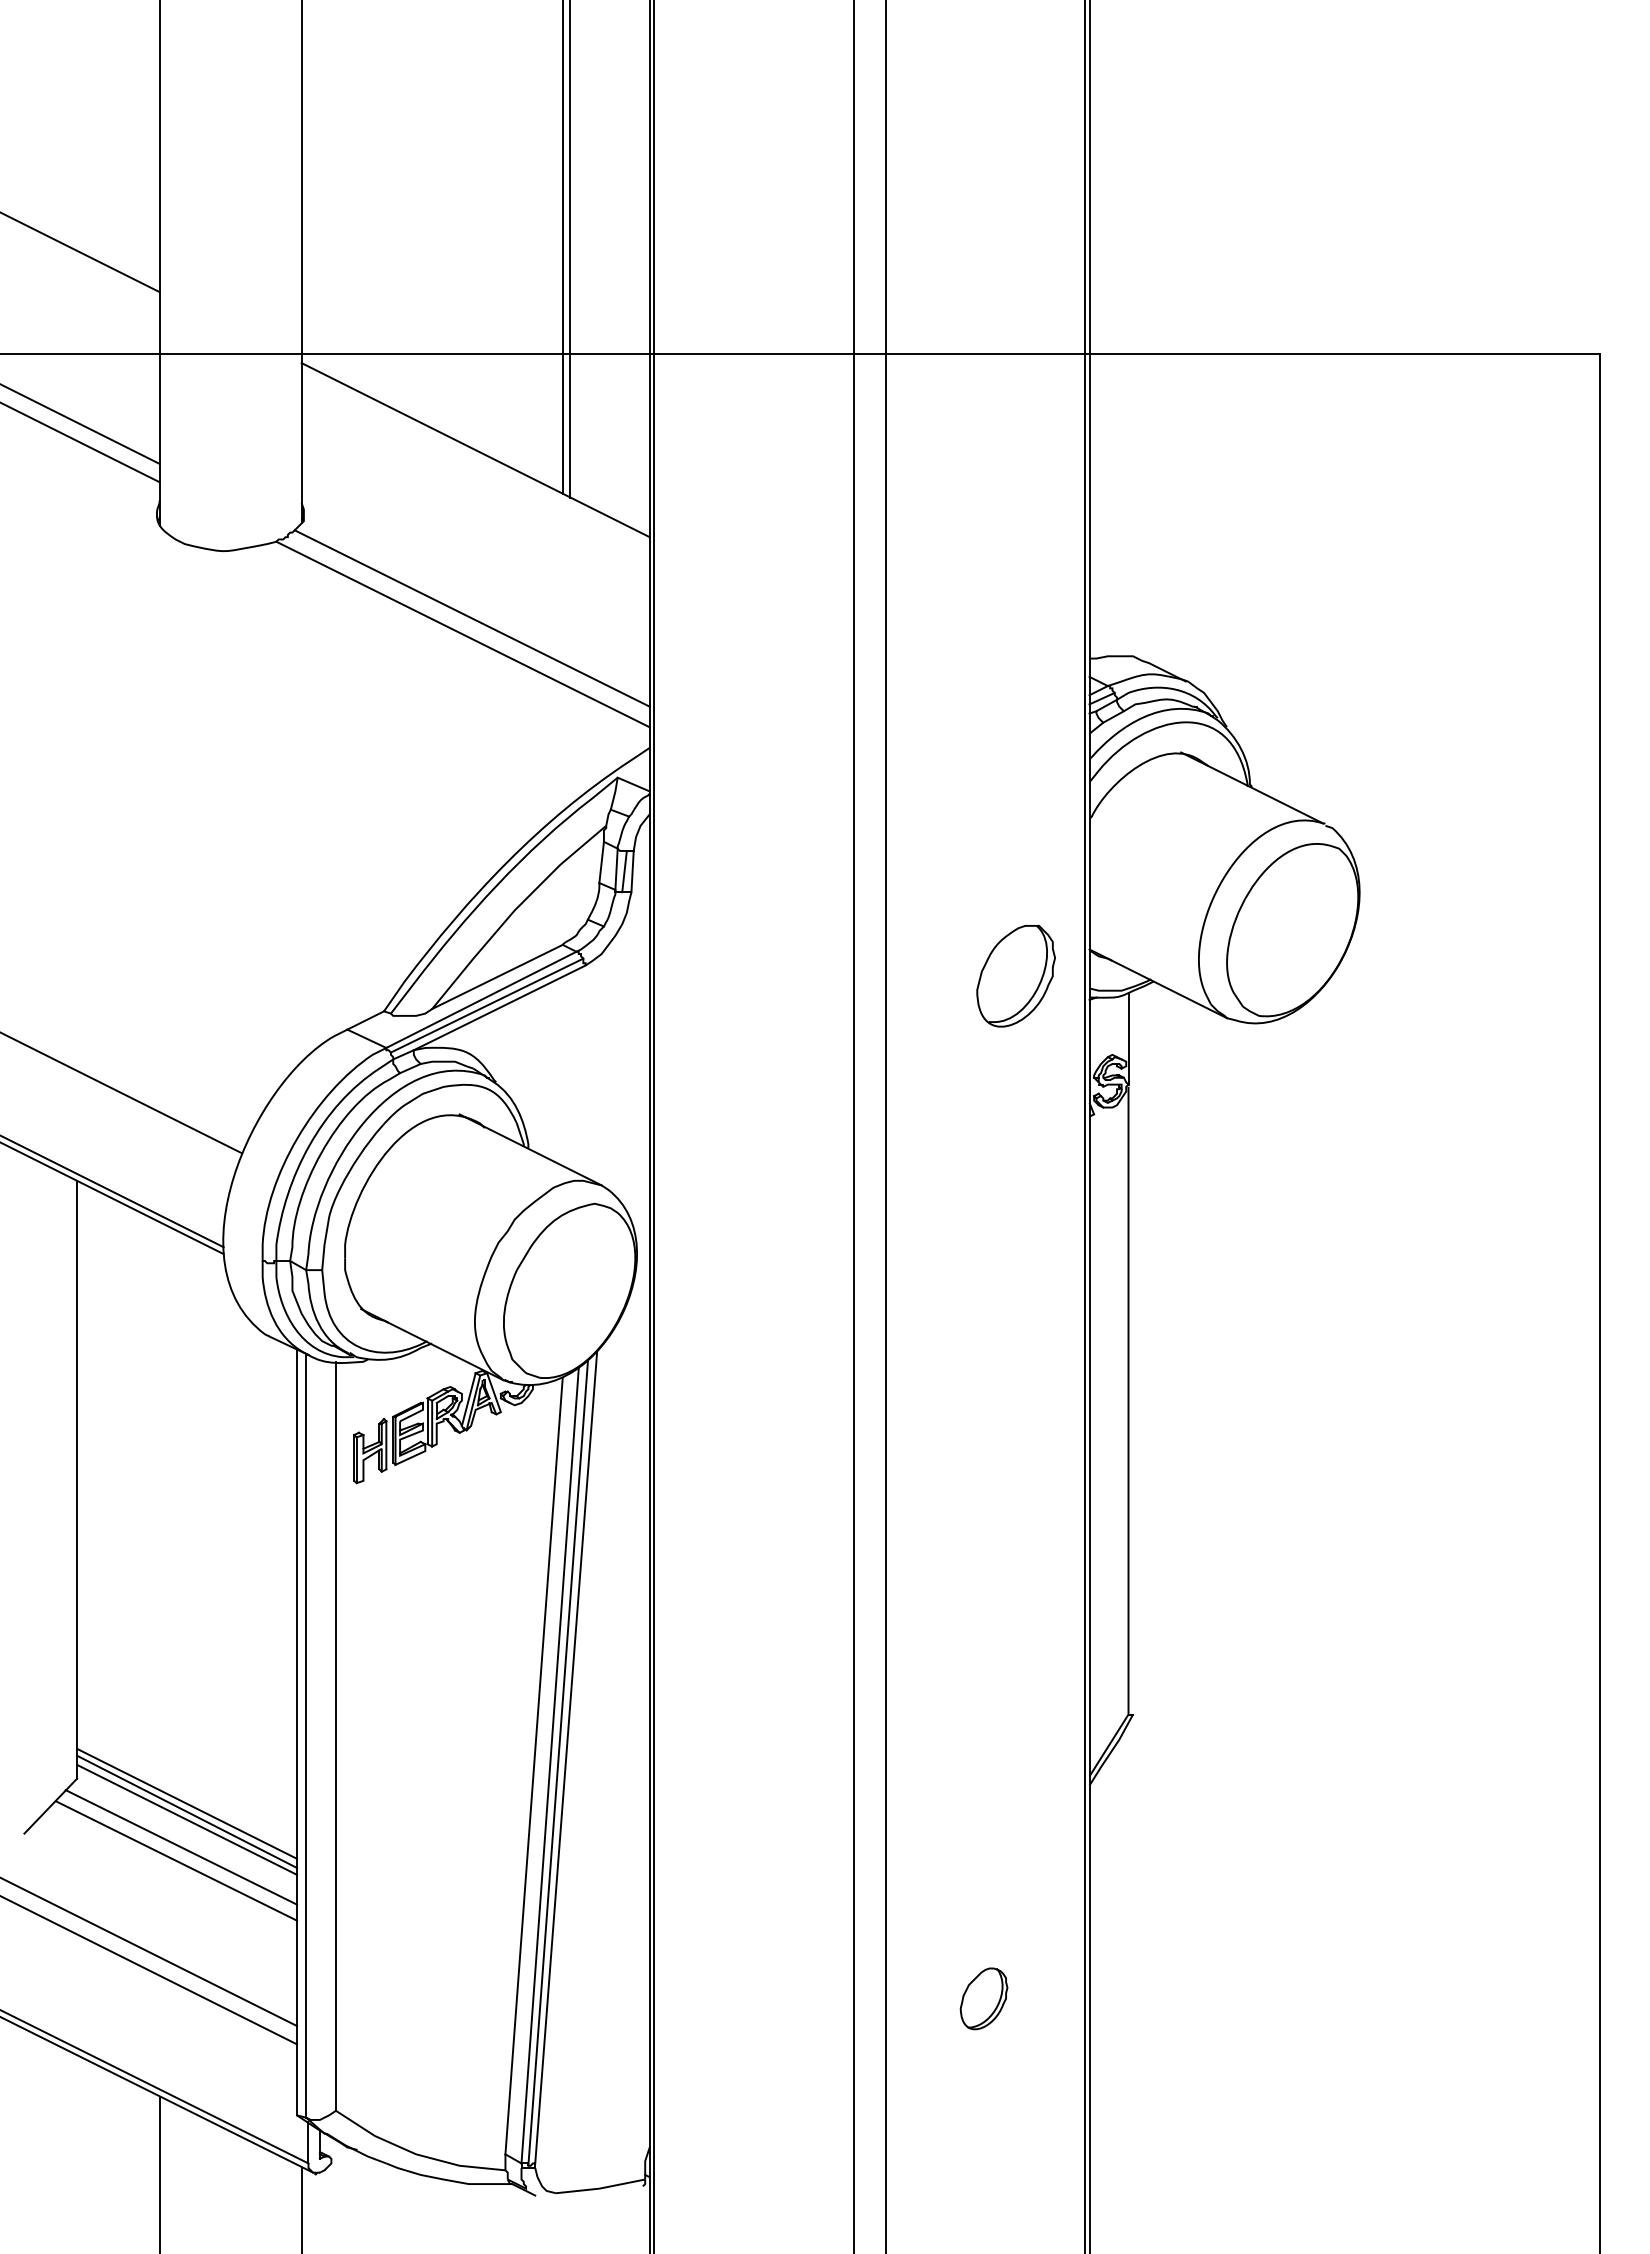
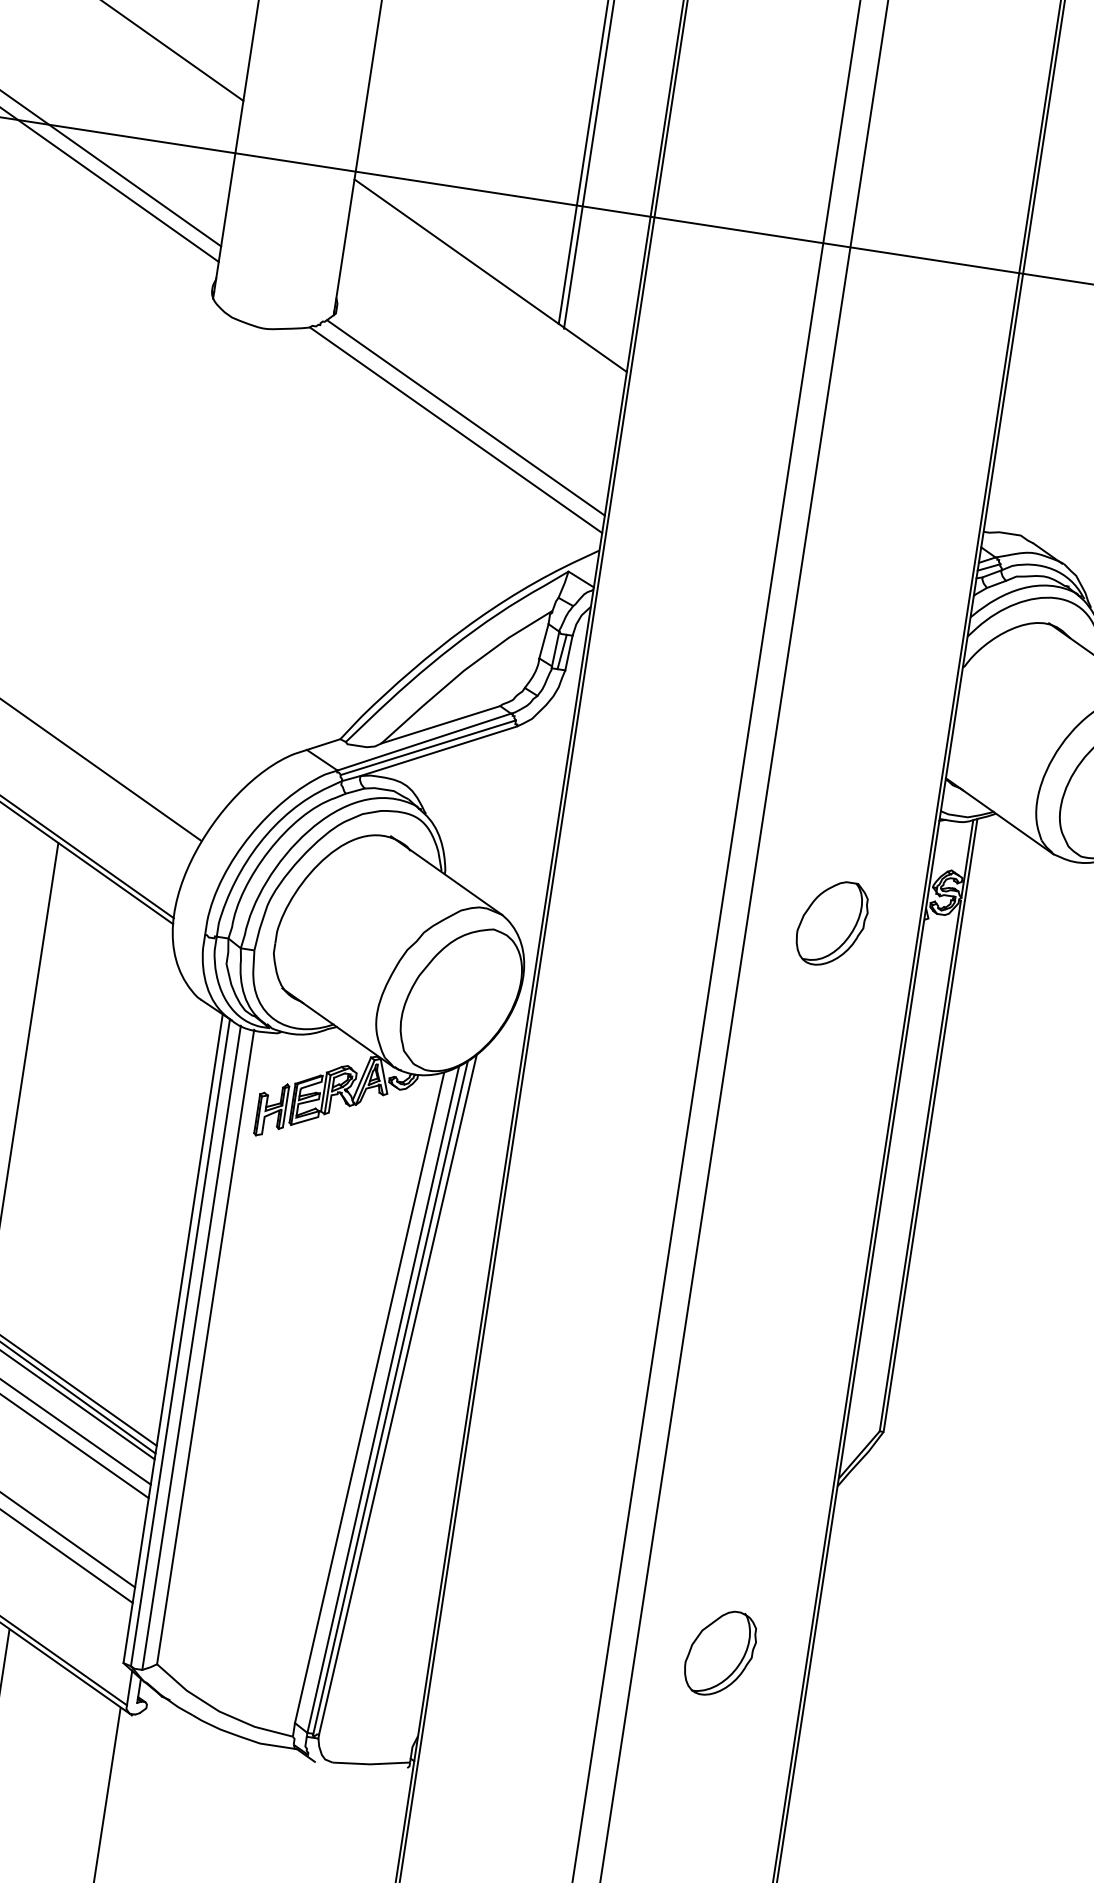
part: (1015, 976) -> (831, 923), moved
line: (1133, 1351) -> (931, 1124), added
line: (319, 1739) -> (191, 1347), added
part: (983, 1998) -> (720, 1653), size x1.67

